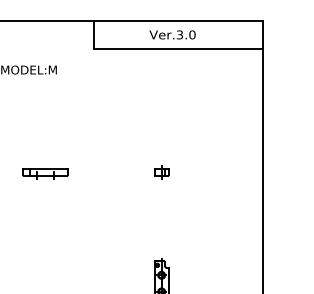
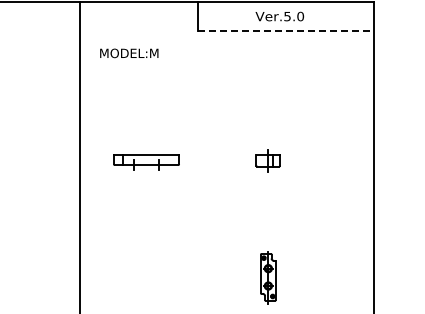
text: (179, 33) -> (287, 15), Ver.3.0 -> Ver.5.0
line: (178, 49) -> (286, 31), solid -> dashed
part: (161, 172) -> (268, 160), size x1.6
part: (45, 174) -> (146, 162), size x1.4

